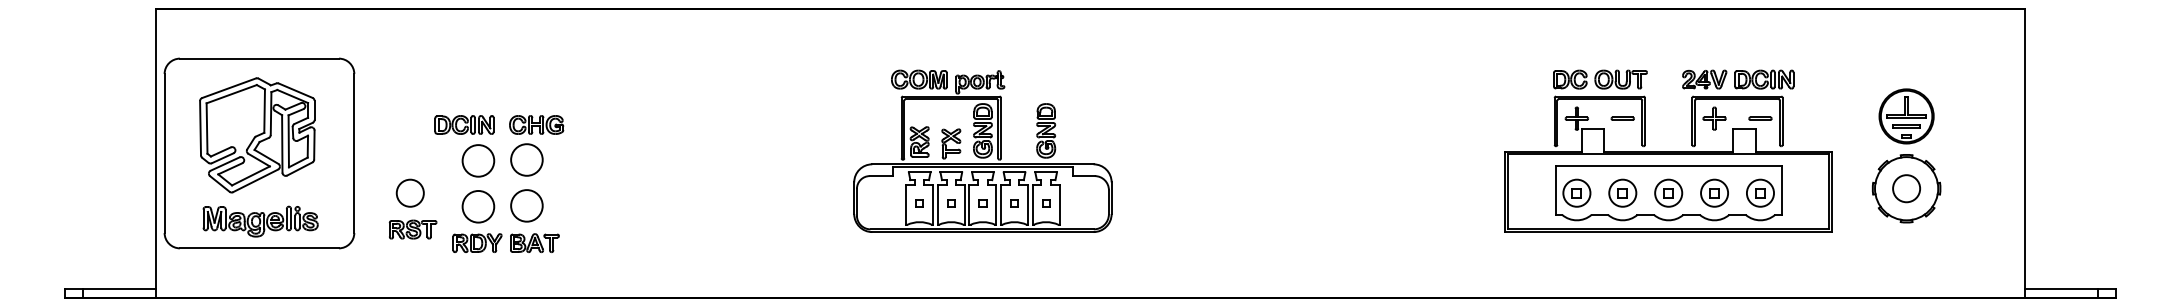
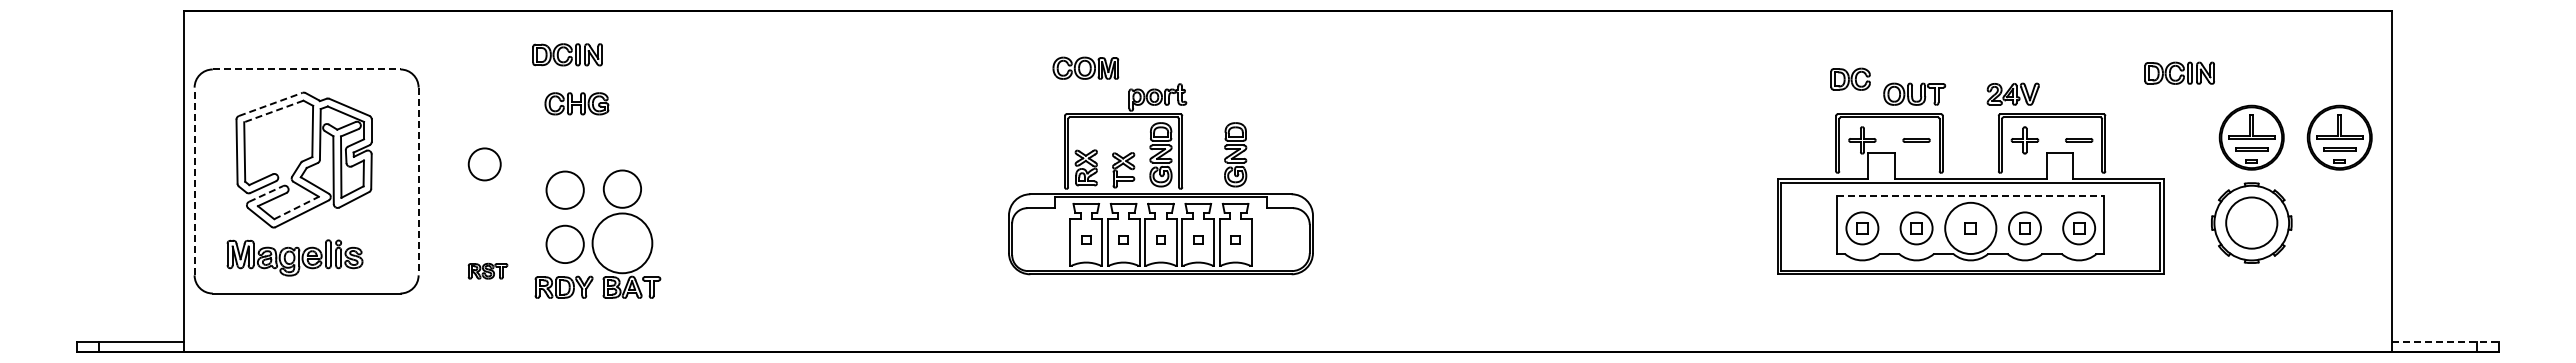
line: (259, 58) -> (306, 69), solid -> dashed
part: (919, 78) -> (1085, 67), moved
part: (1570, 78) -> (1850, 78), moved
part: (1764, 78) -> (2179, 72), moved
line: (228, 88) -> (270, 104), solid -> dashed
line: (231, 94) -> (273, 111), solid -> dashed
part: (1980, 116) -> (2339, 137), added
part: (464, 124) -> (567, 54), moved
part: (536, 124) -> (576, 103), moved
line: (164, 153) -> (194, 181), solid -> dashed
line: (354, 153) -> (418, 181), solid -> dashed
line: (225, 163) -> (266, 193), solid -> dashed
line: (1669, 166) -> (1971, 196), solid -> dashed
line: (250, 175) -> (296, 207), solid -> dashed
circle: (1906, 189) -> (2251, 223), size x1.6
circle: (410, 193) -> (484, 164), moved
circle: (1668, 193) -> (1970, 228), size x1.6
circle: (526, 206) -> (622, 243), size x1.6
part: (260, 221) -> (294, 257), moved
part: (412, 228) -> (487, 270), size x0.7
line: (2070, 288) -> (2445, 341), solid -> dashed

